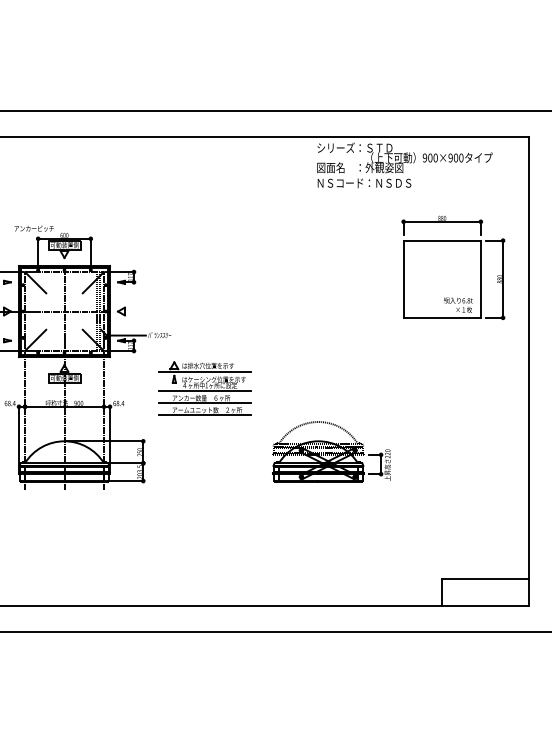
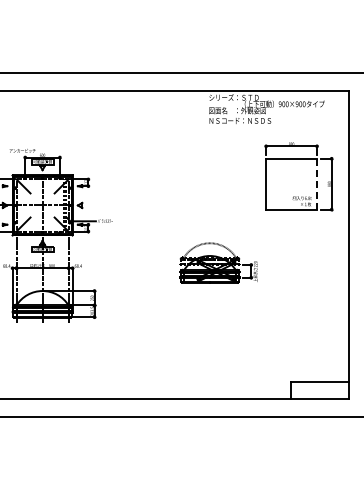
line: (481, 279) -> (317, 184), solid -> dashed
part: (203, 387) -> (134, 255), removed
part: (331, 451) -> (218, 262), moved

